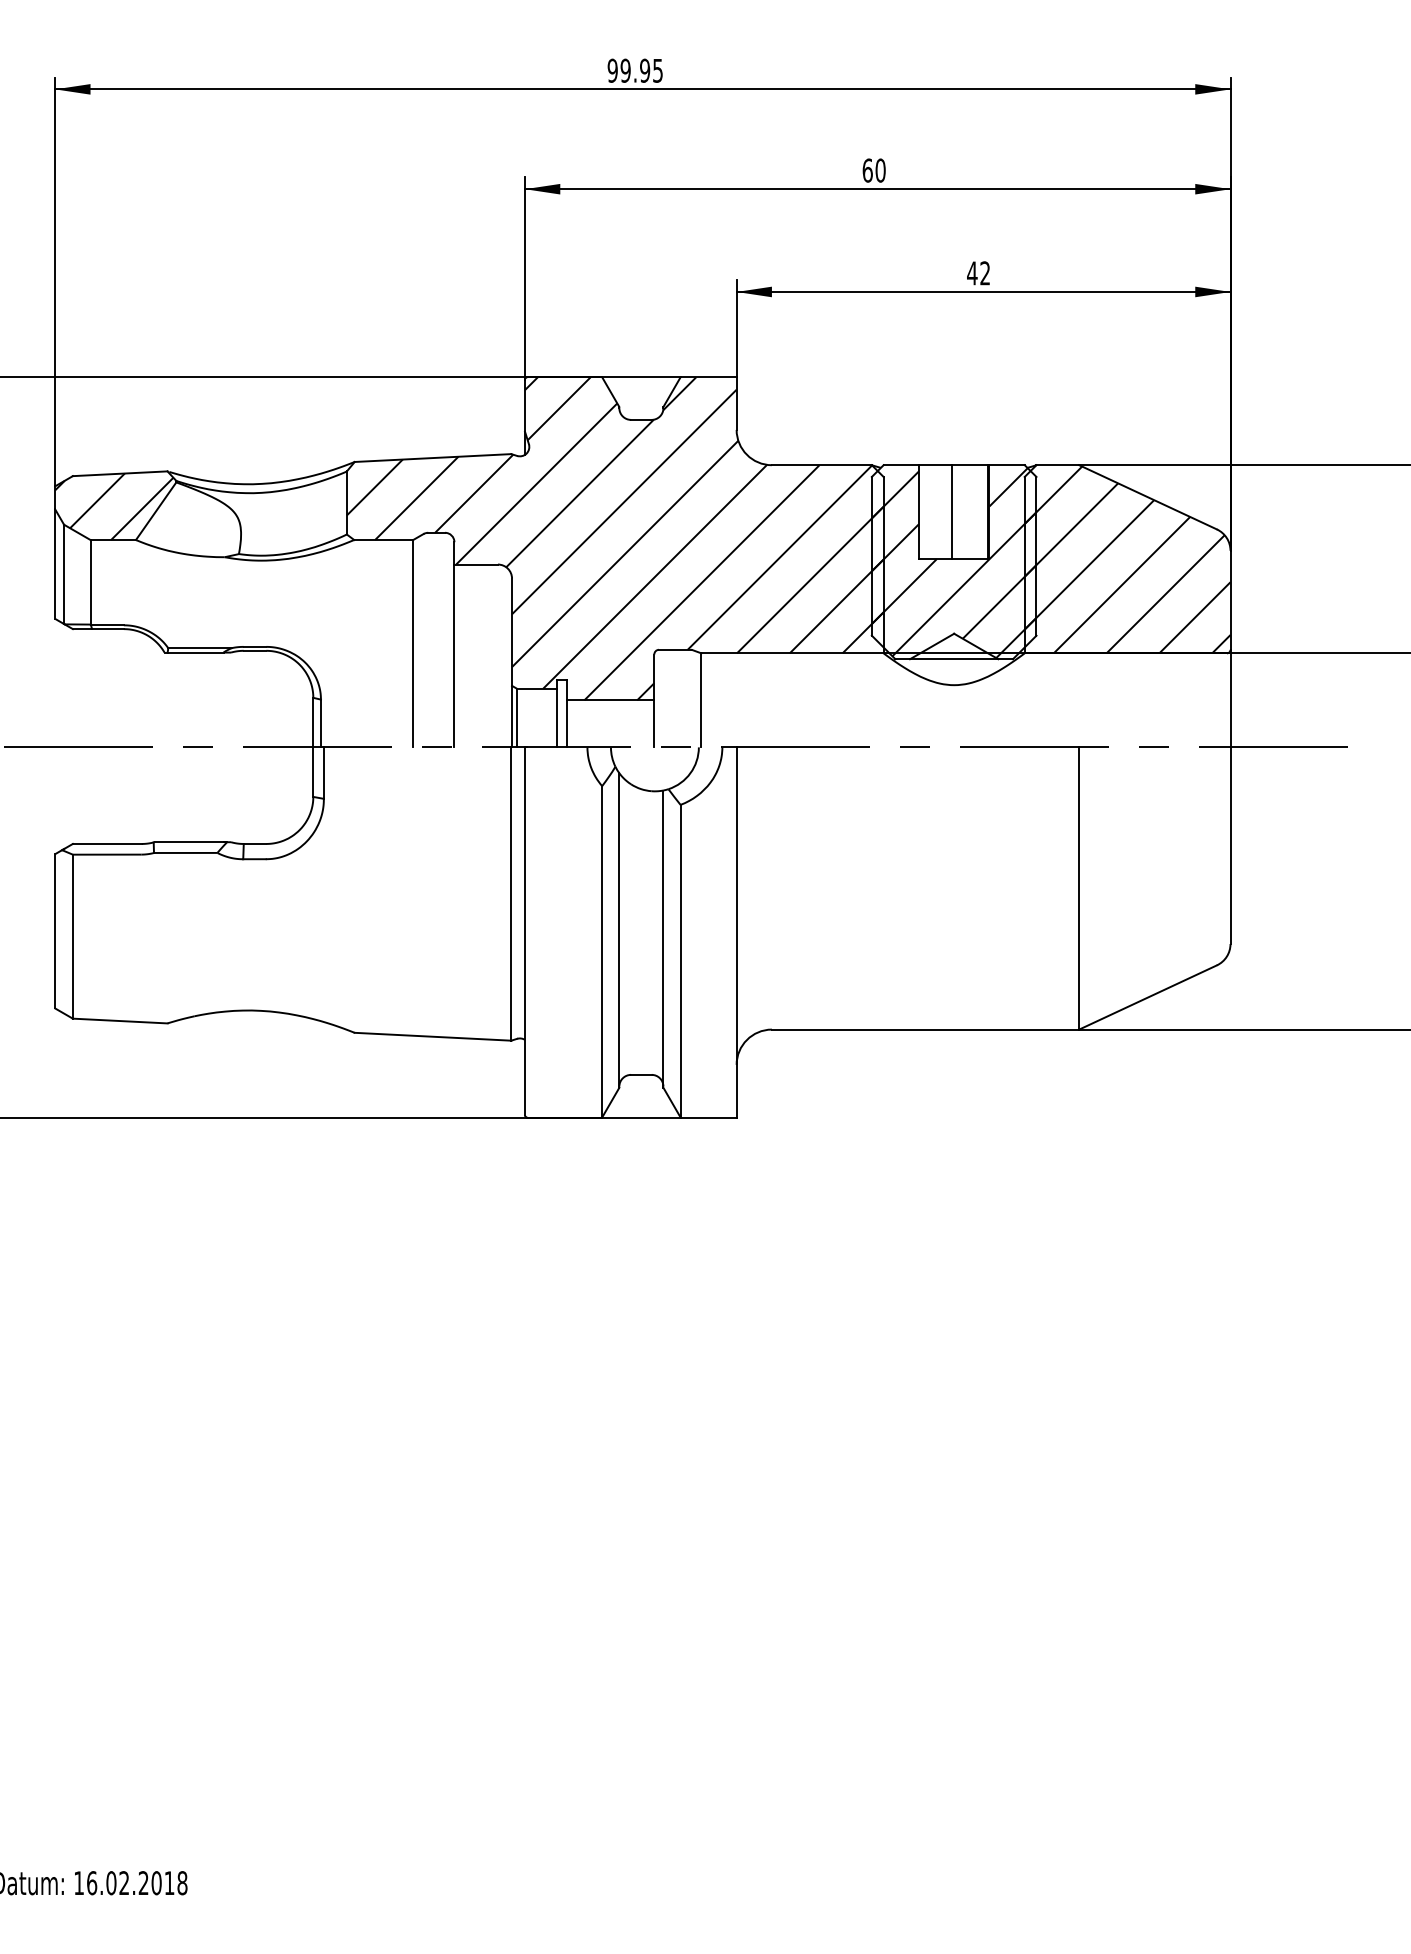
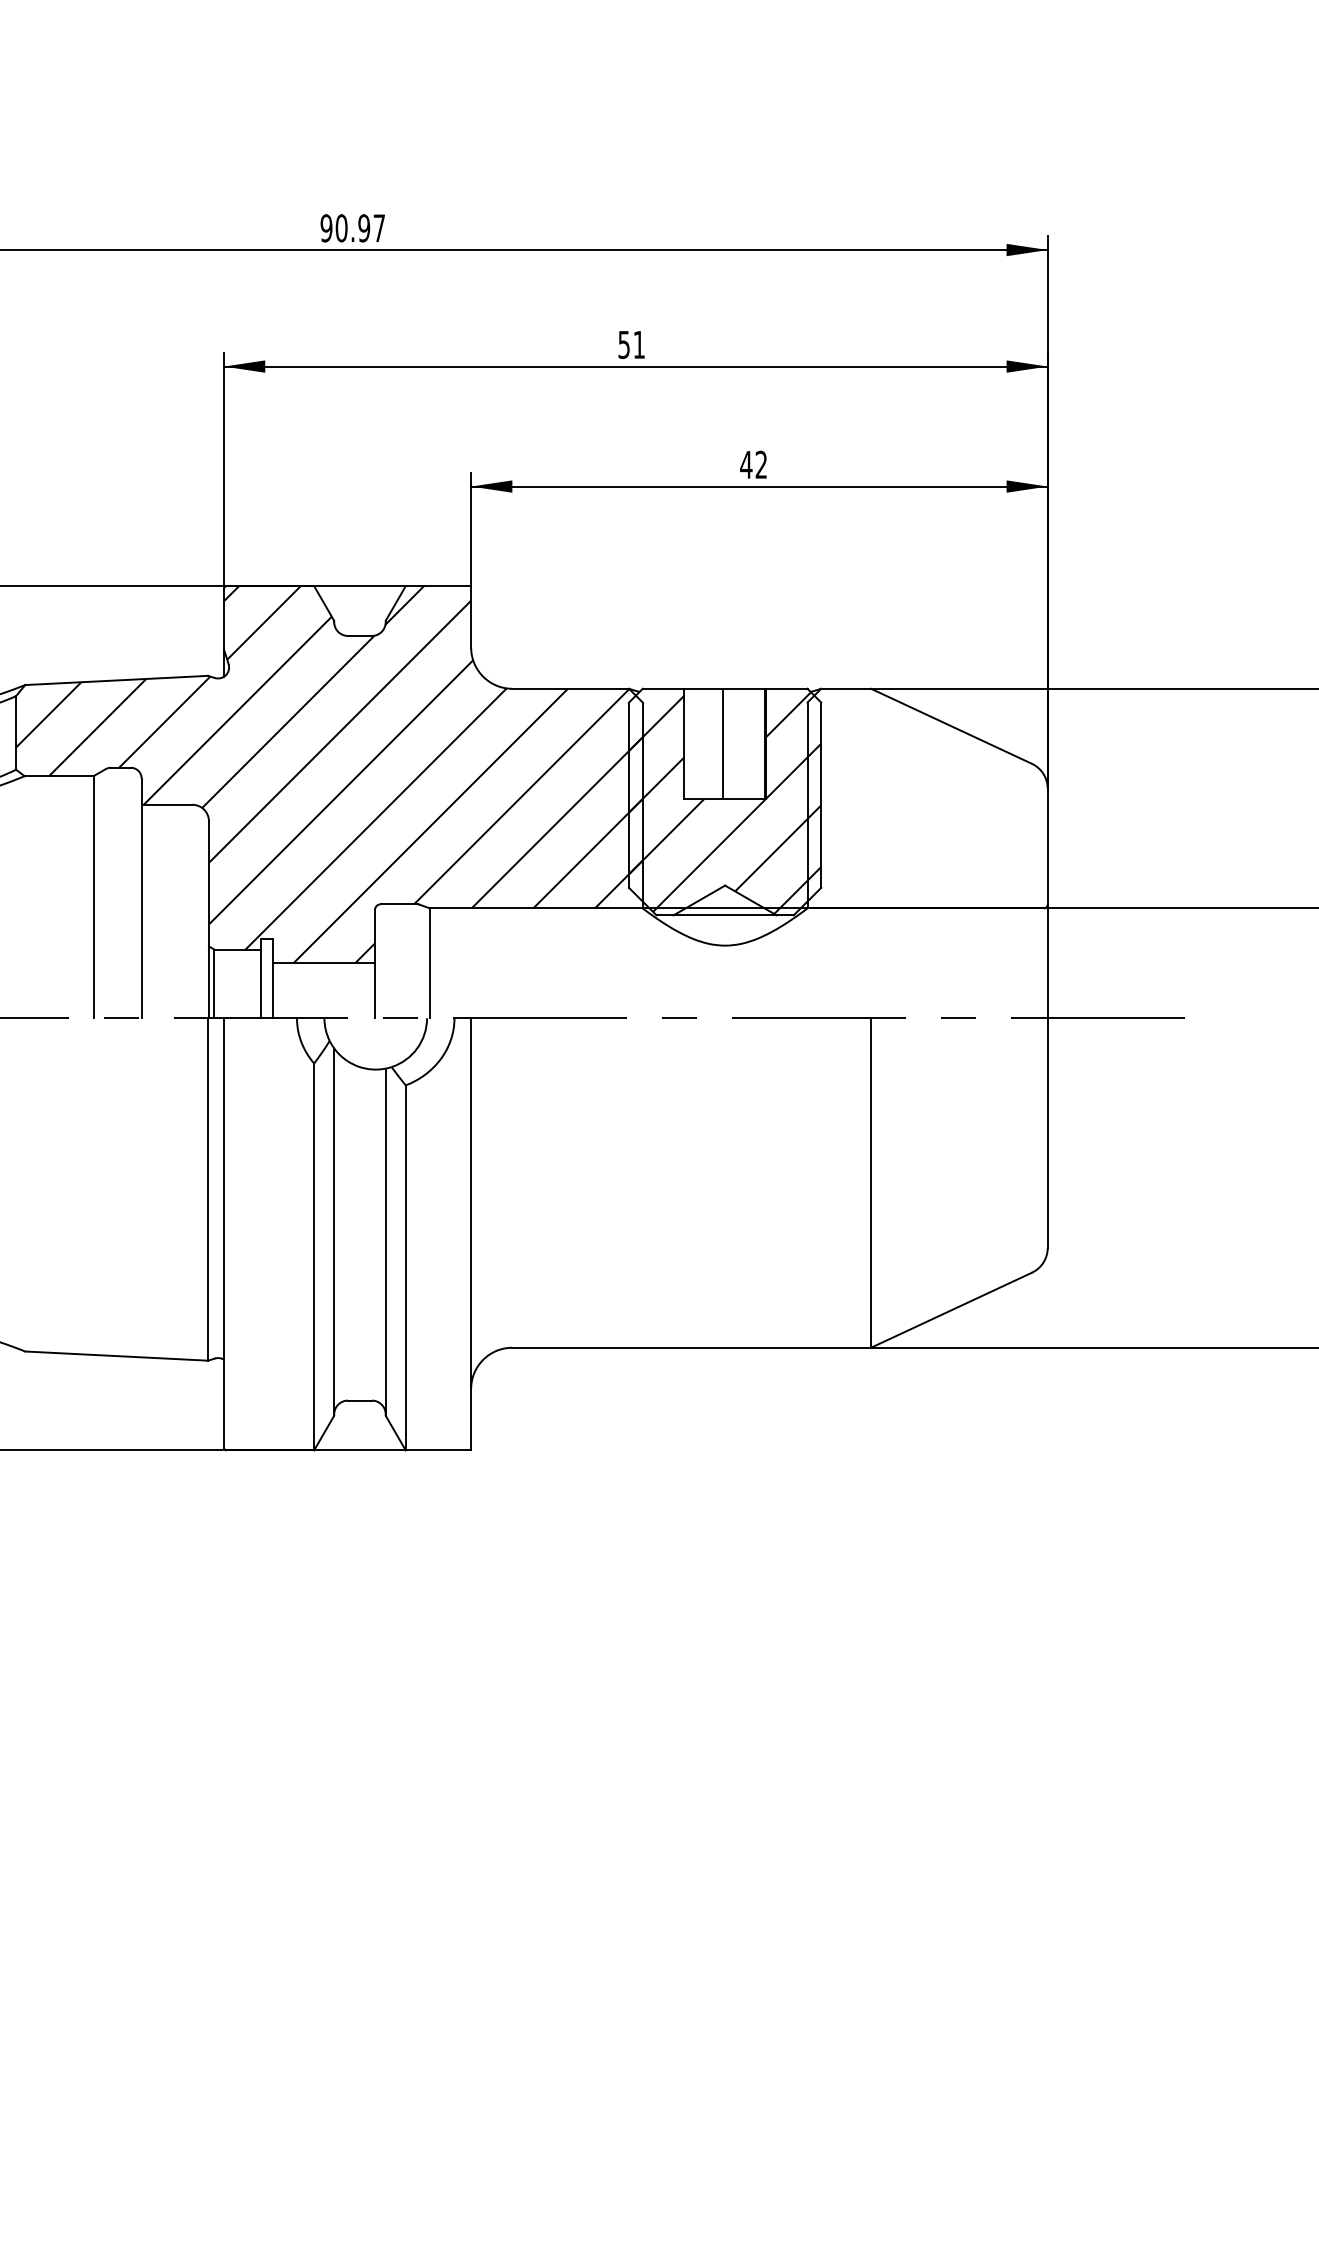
text: (641, 70) -> (360, 227), 99.95 -> 90.97
text: (873, 170) -> (630, 344), 60 -> 51
hatch: (1127, 559) -> (927, 798), removed

